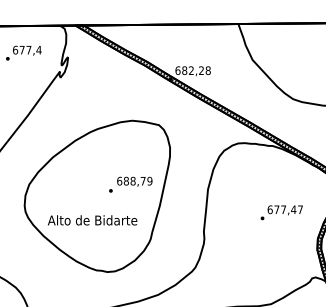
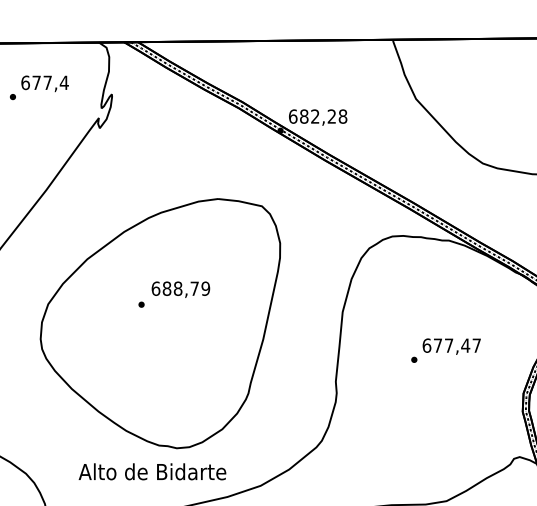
text: (130, 184) -> (173, 294), moved
text: (281, 212) -> (445, 350), moved
text: (92, 220) -> (152, 472), moved

